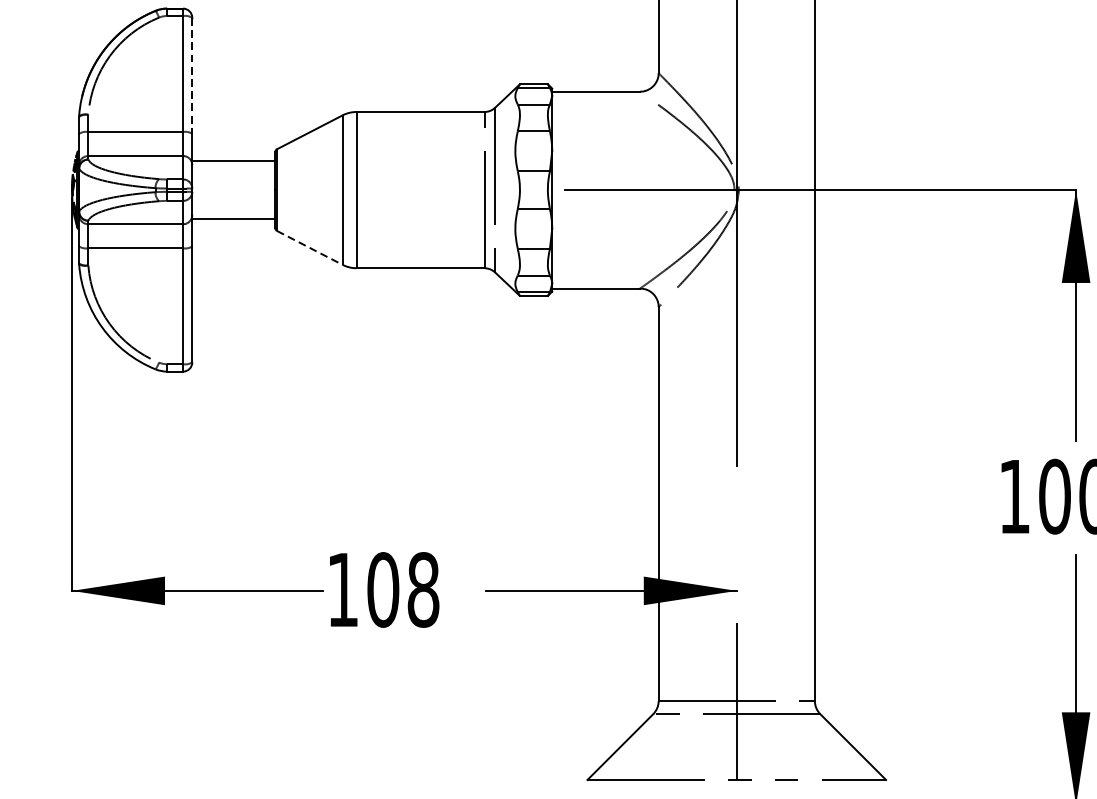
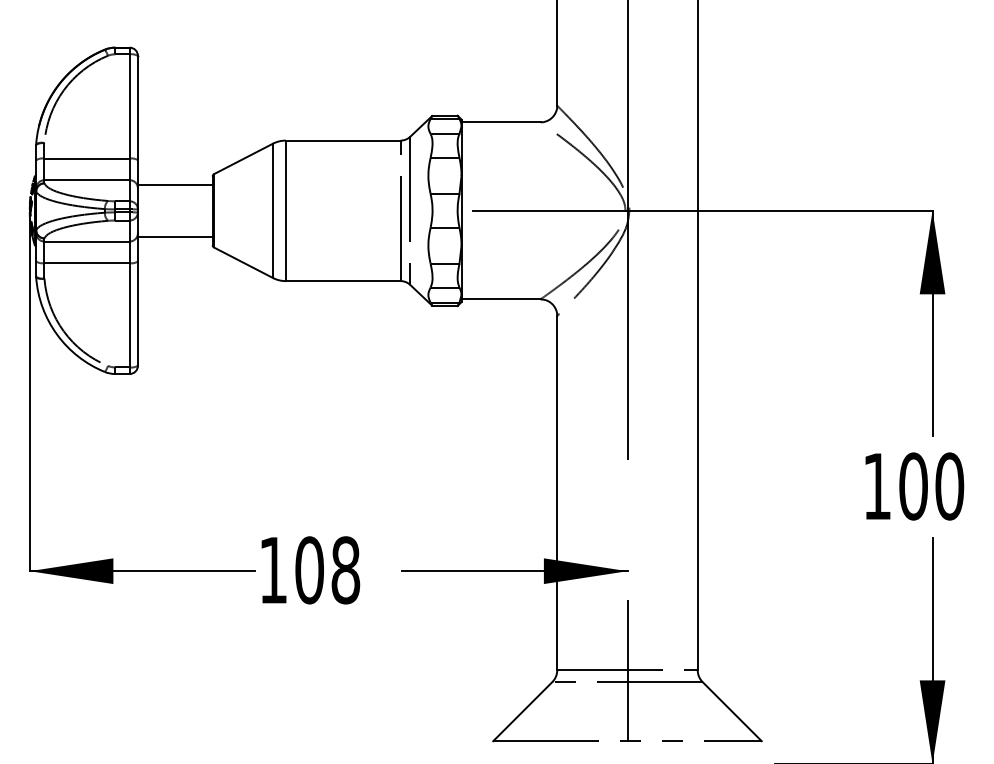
line: (191, 76) -> (137, 108), dashed -> solid
line: (310, 248) -> (244, 263), dashed -> solid

